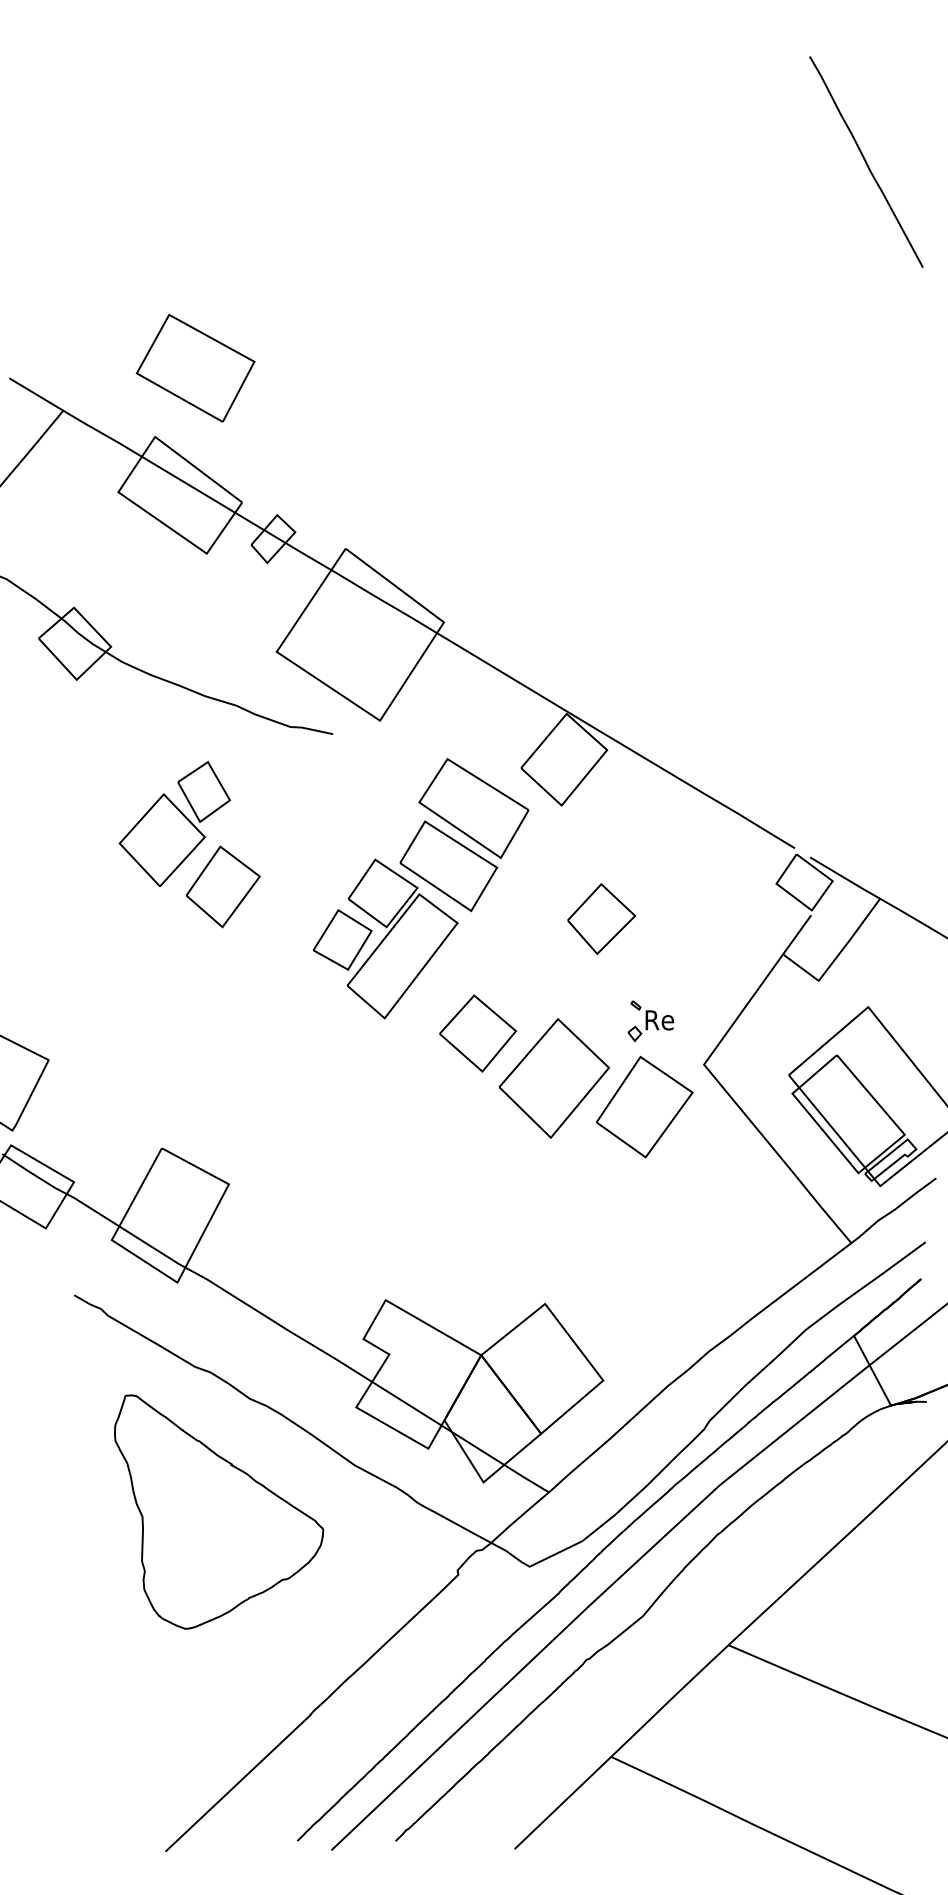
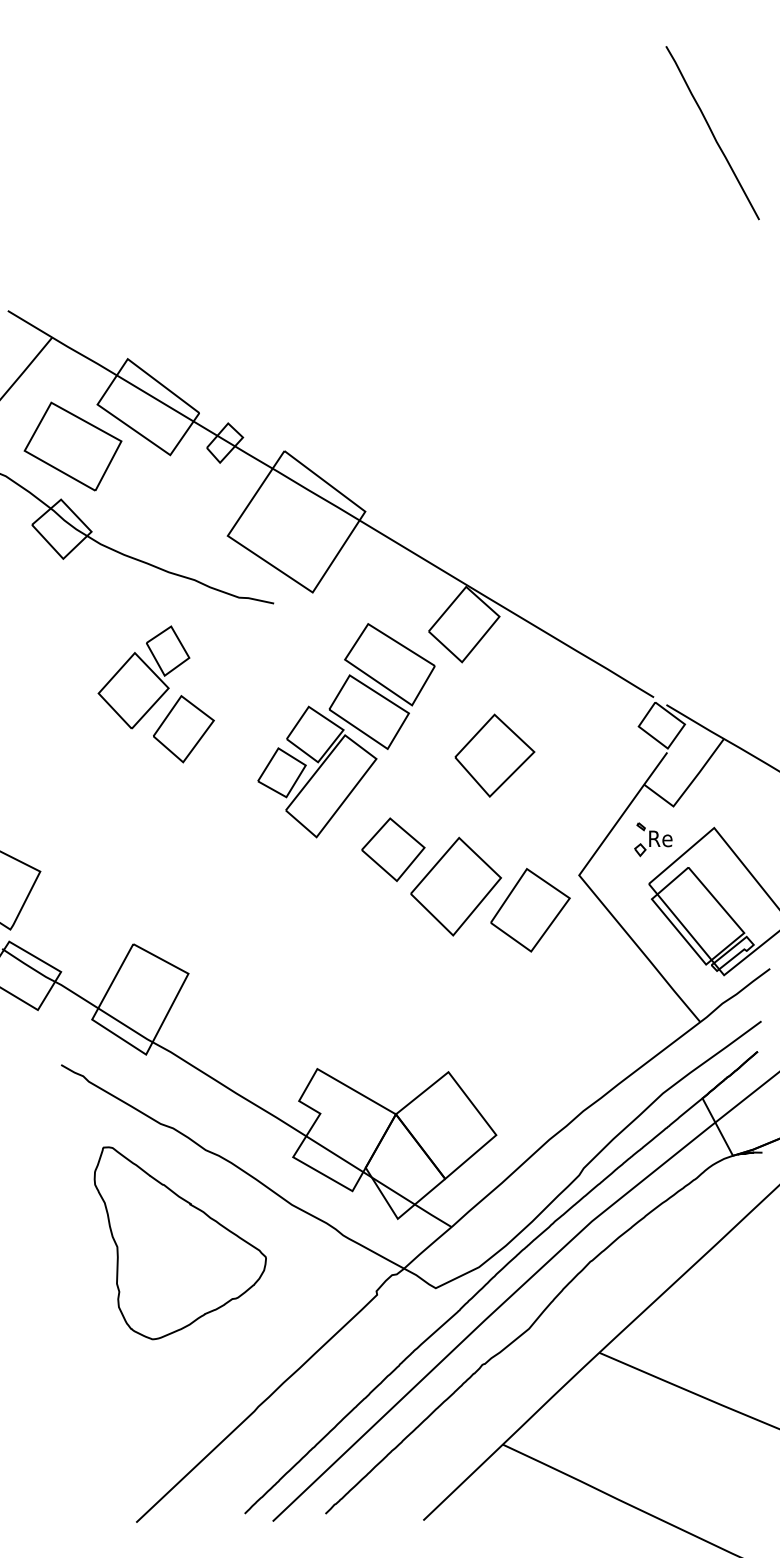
part: (194, 368) -> (72, 446), moved
part: (601, 918) -> (494, 755), size x1.43
part: (650, 1021) -> (653, 839), moved

